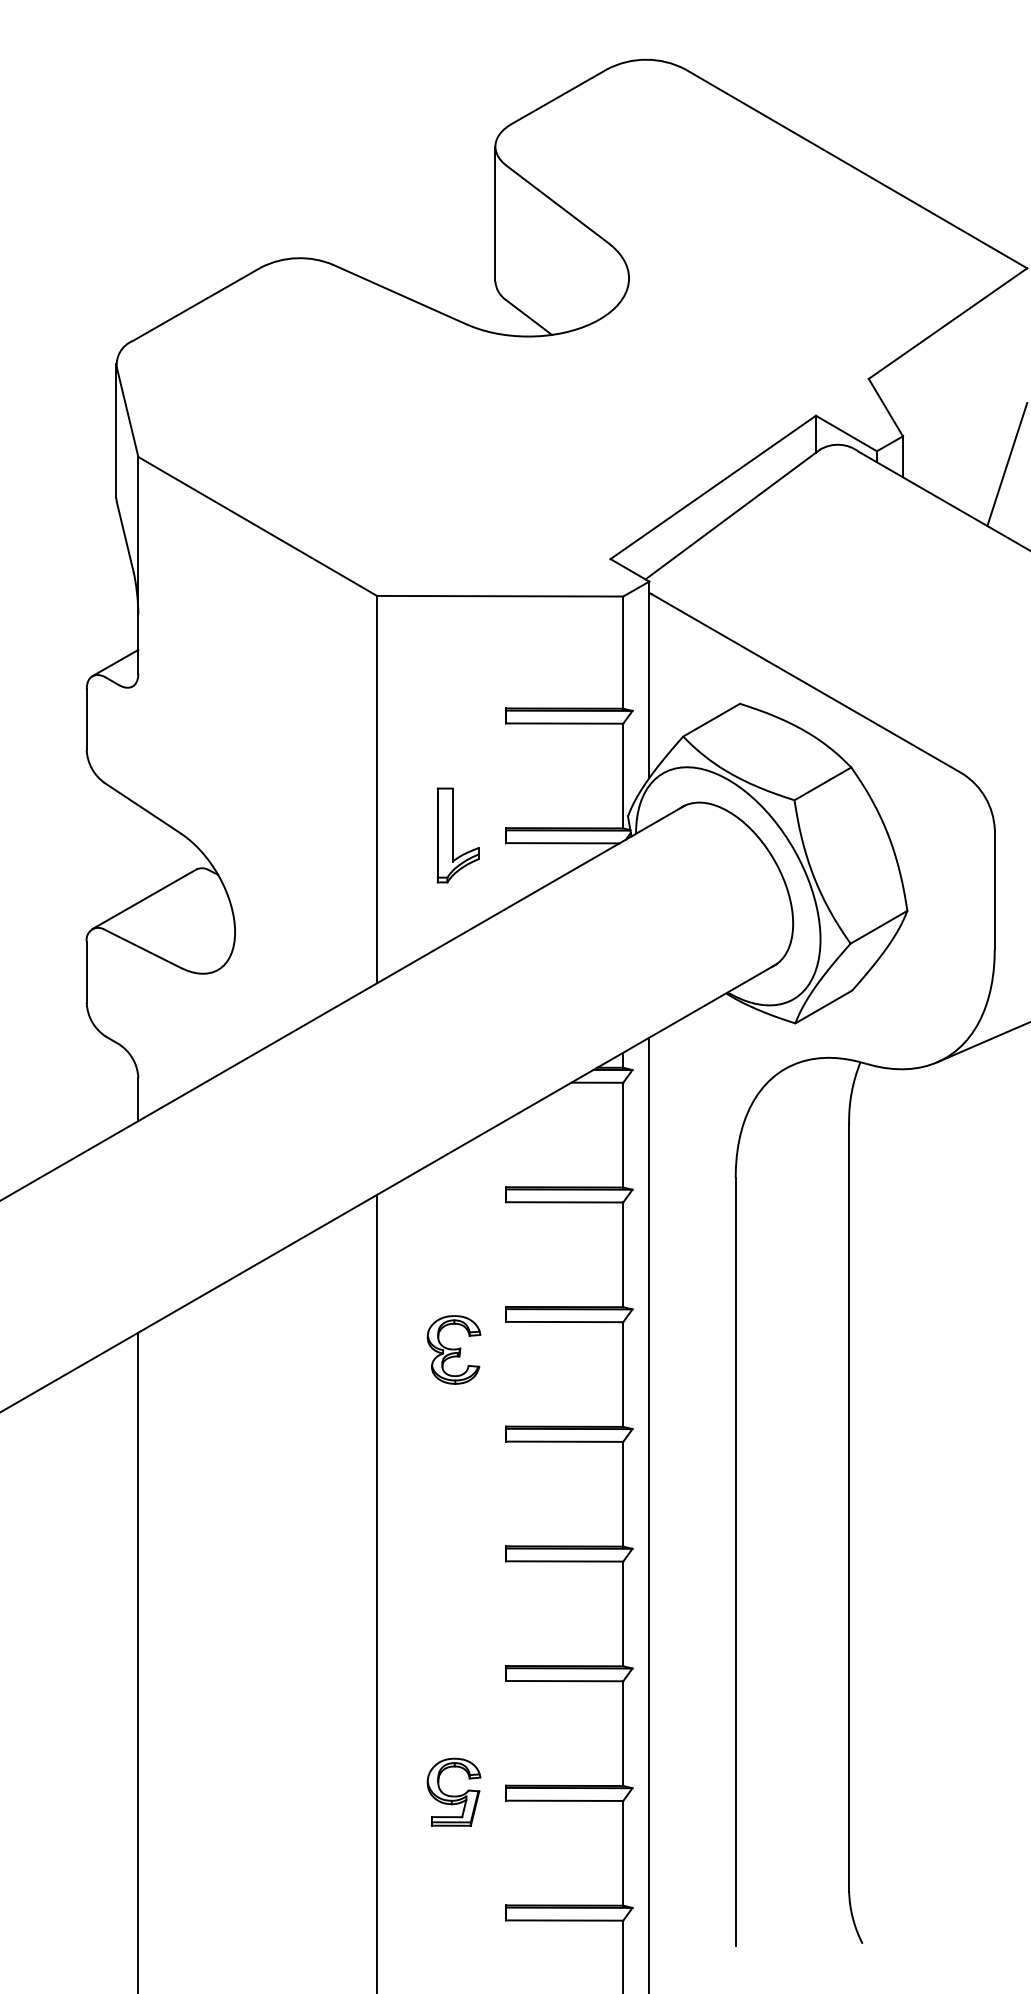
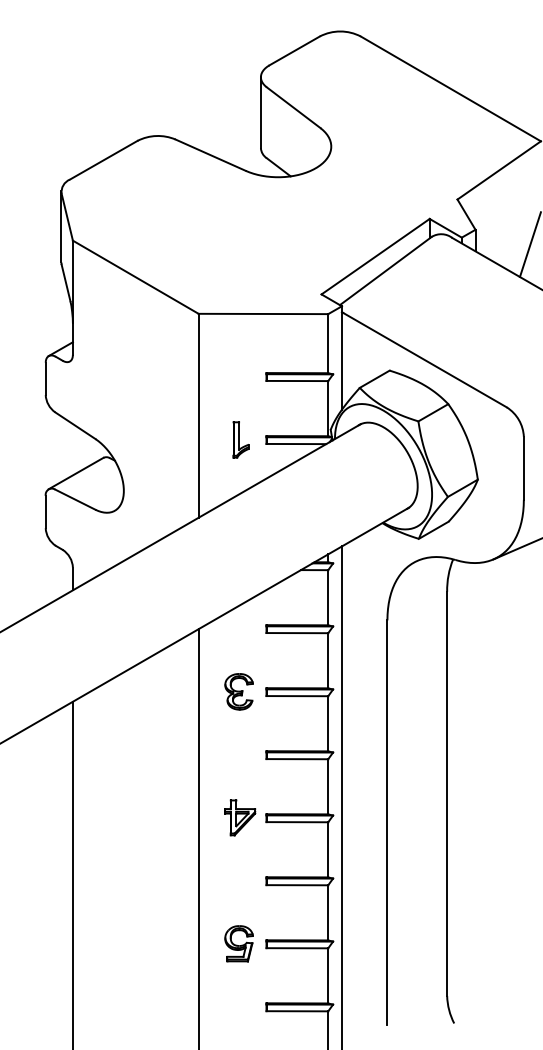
part: (456, 834) -> (240, 439), size x0.71
part: (452, 1349) -> (238, 691), moved
part: (456, 1552) -> (240, 817), added

